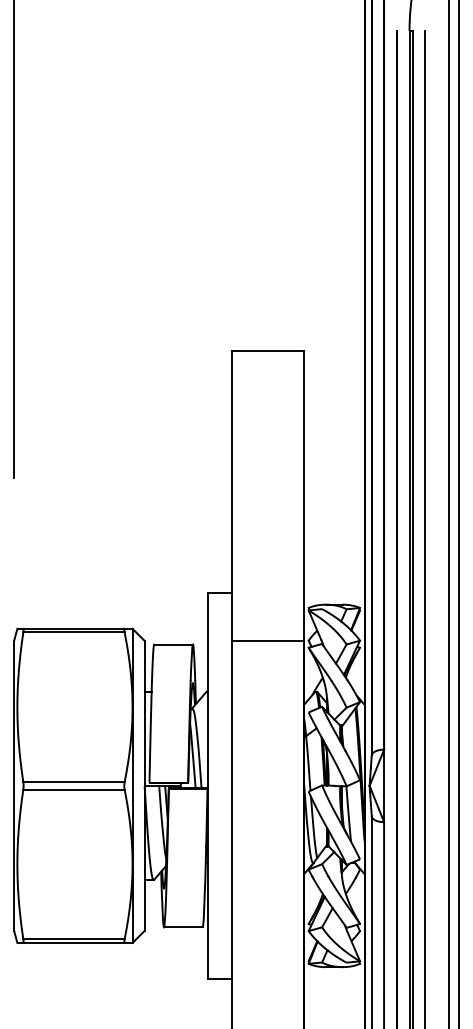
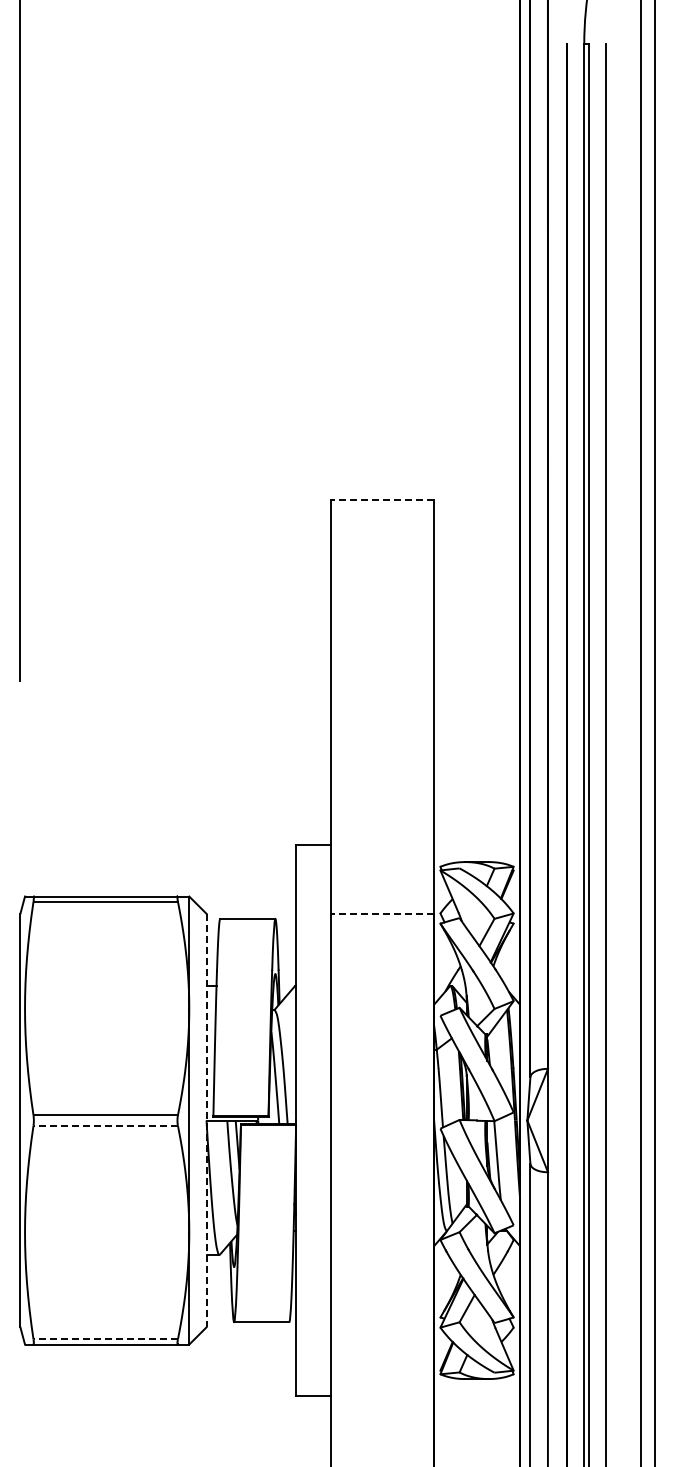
line: (268, 351) -> (382, 500), solid -> dashed
line: (268, 640) -> (382, 913), solid -> dashed
line: (144, 785) -> (206, 1120), solid -> dashed
line: (73, 789) -> (105, 1125), solid -> dashed
line: (73, 939) -> (105, 1339), solid -> dashed

